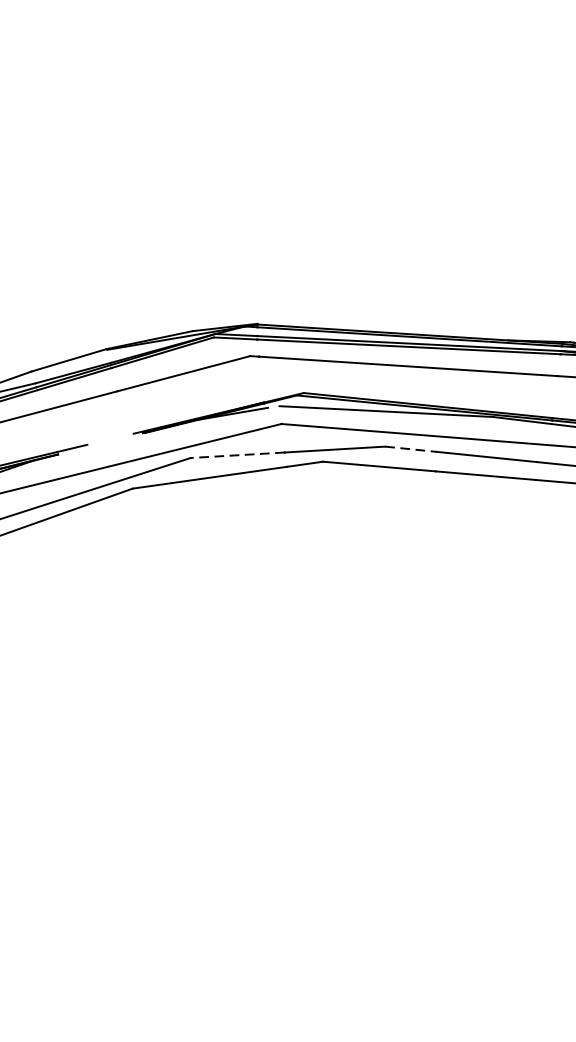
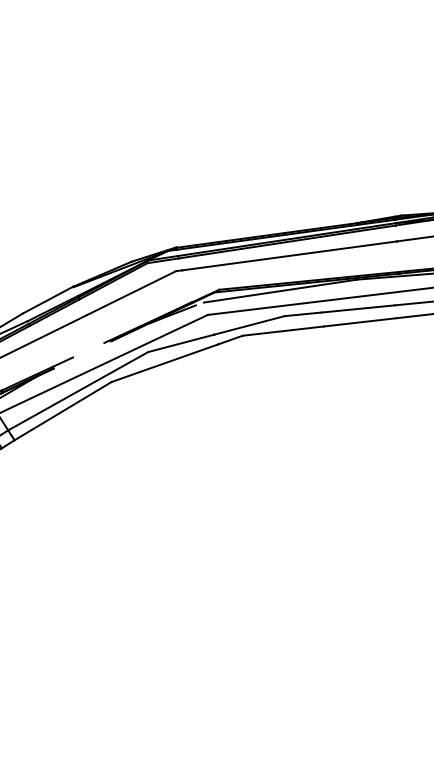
line: (411, 449) -> (303, 314), dashed -> solid
line: (236, 455) -> (180, 343), dashed -> solid

